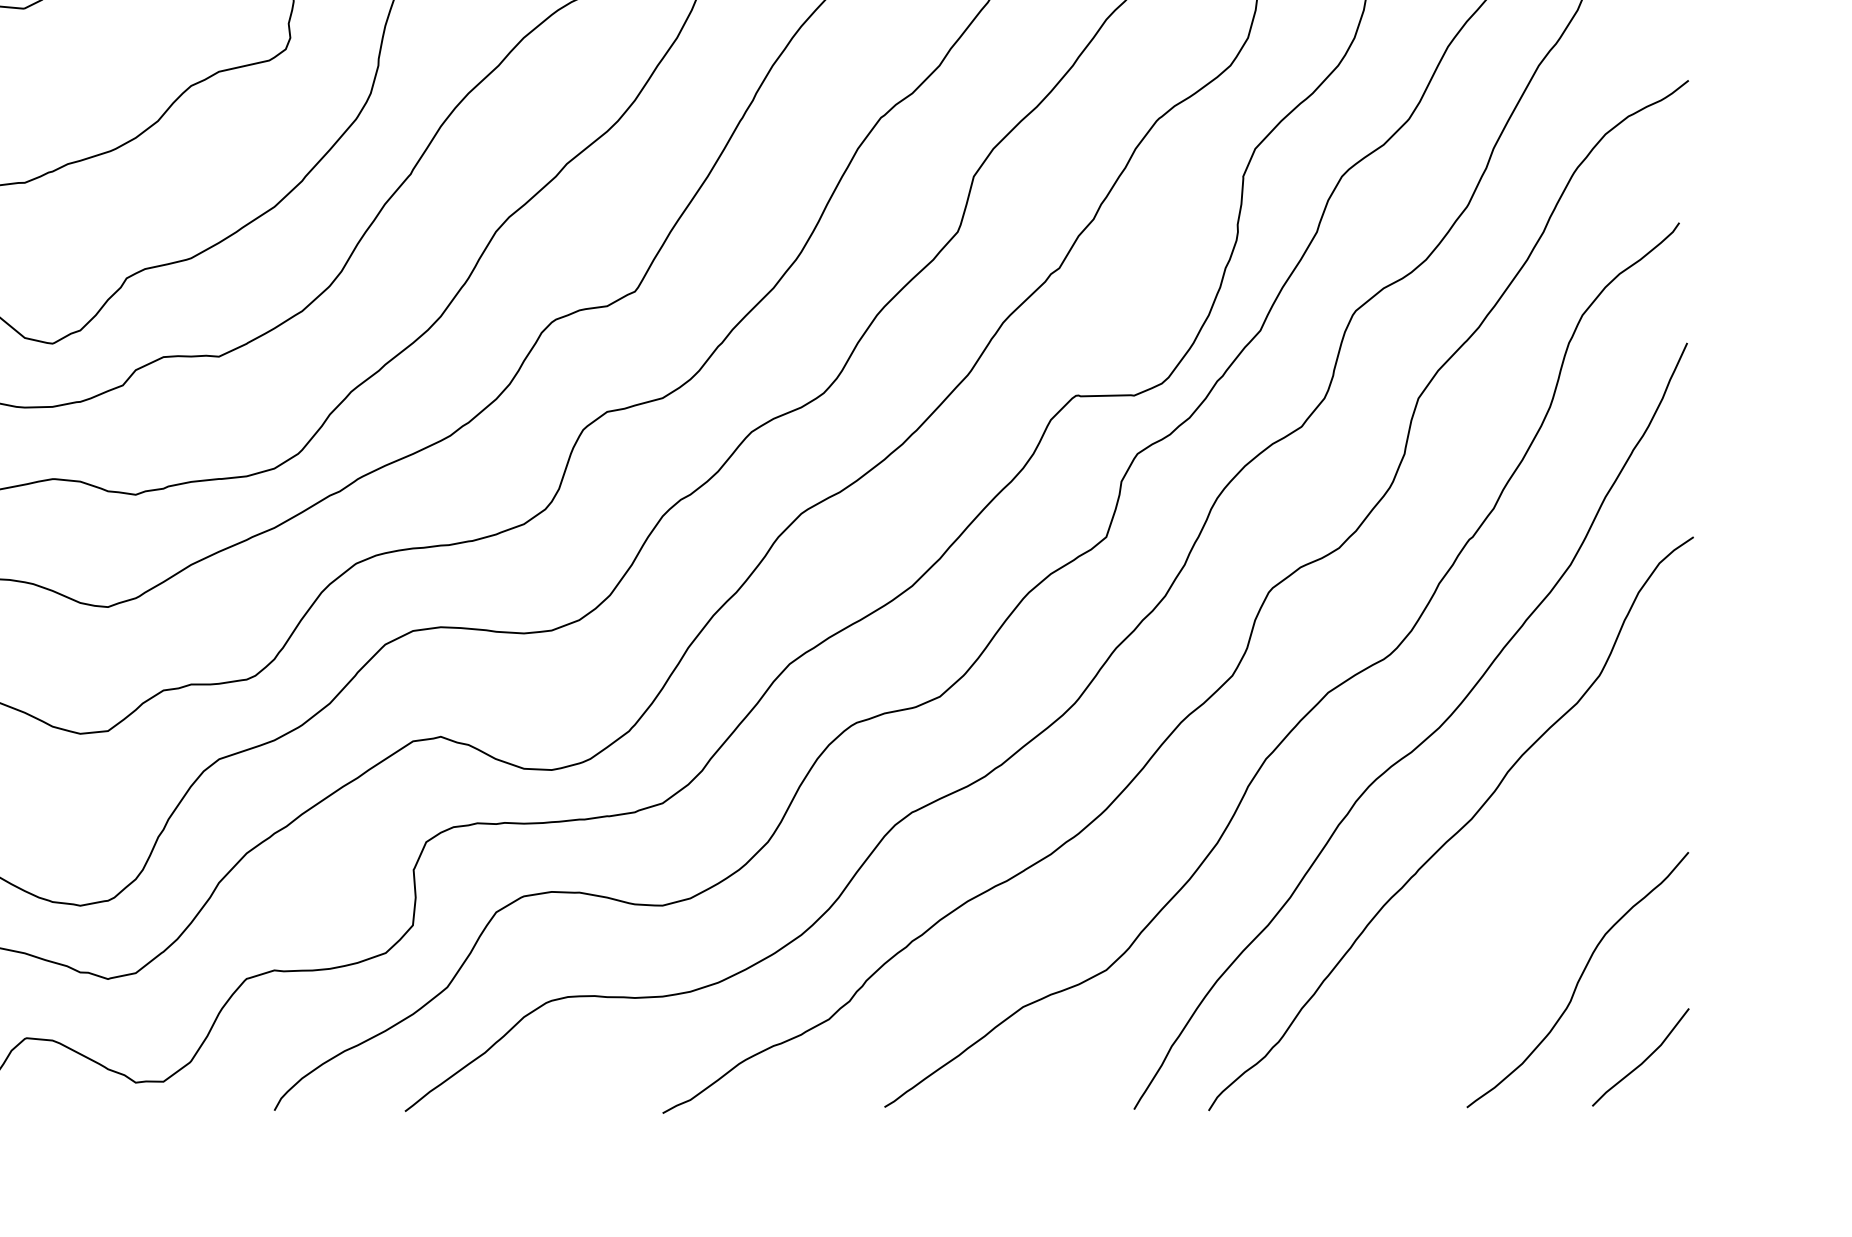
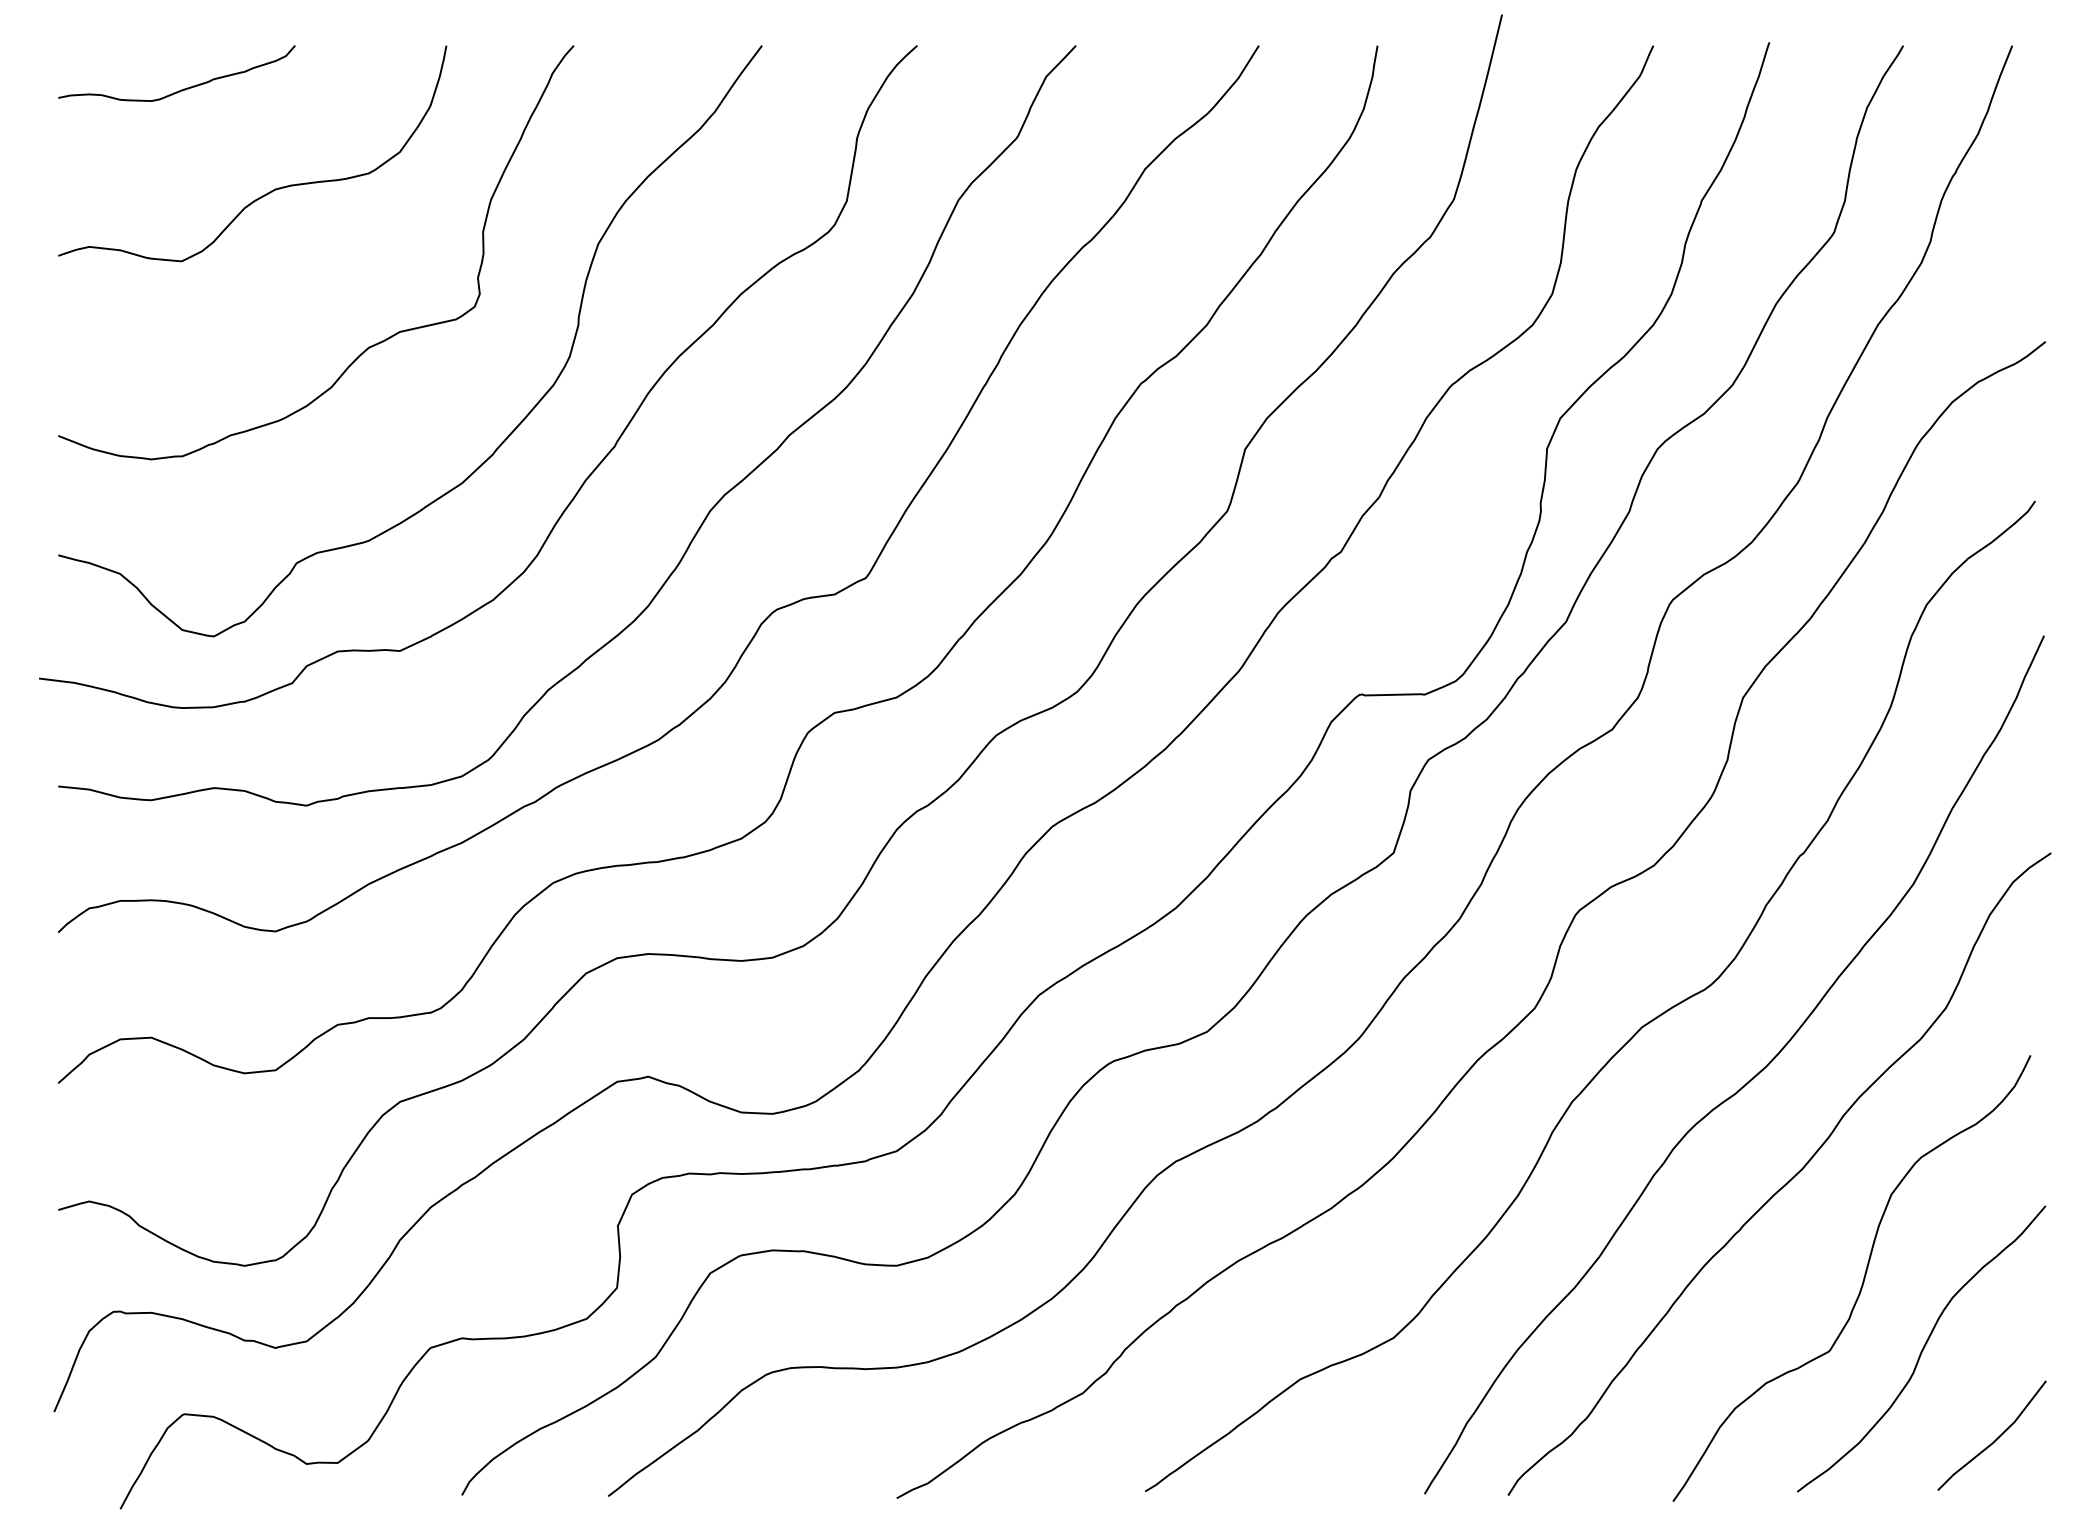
curve: (1525, 919) -> (1862, 1281), added

